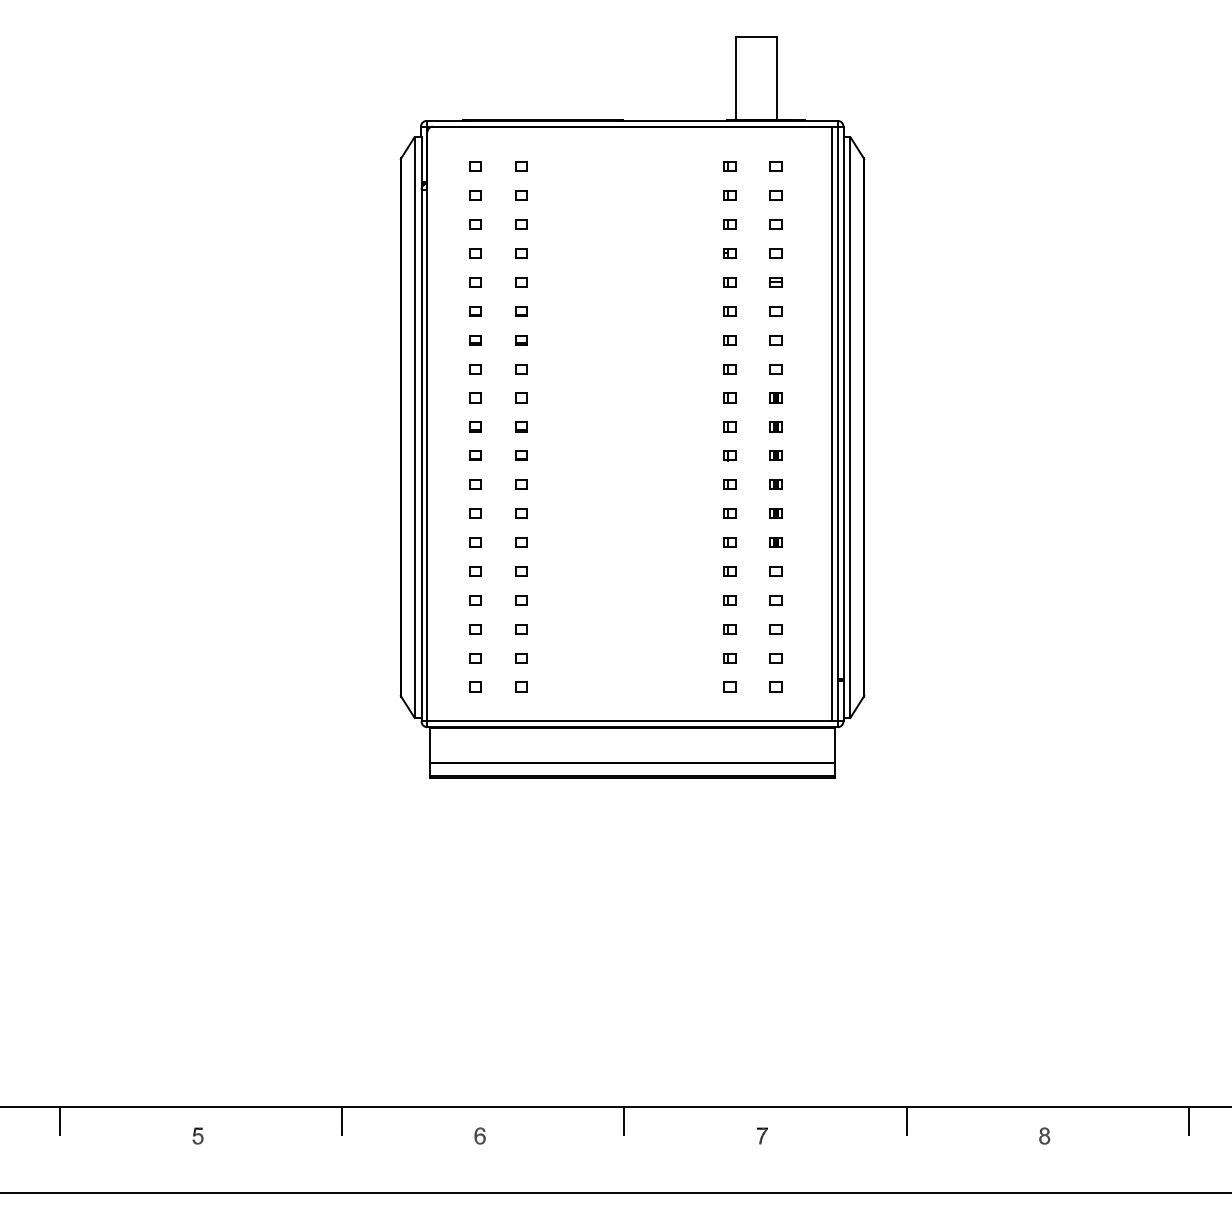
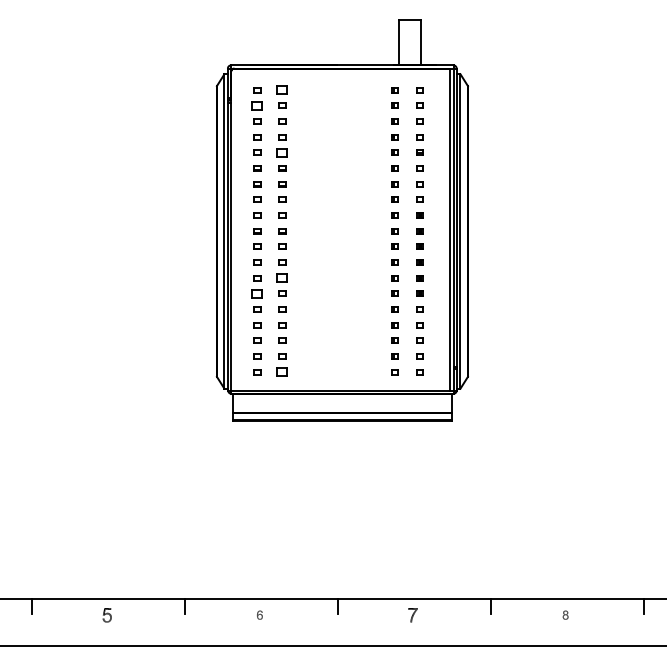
part: (521, 167) -> (282, 90), size x1.6
part: (475, 194) -> (257, 105), size x1.6
part: (521, 281) -> (282, 152), size x1.6
part: (521, 514) -> (282, 278), size x1.6
part: (475, 542) -> (257, 293), size x1.6
part: (521, 687) -> (282, 372), size x1.6
part: (196, 1134) -> (106, 614), size x1.6
part: (761, 1134) -> (412, 614), size x1.6

